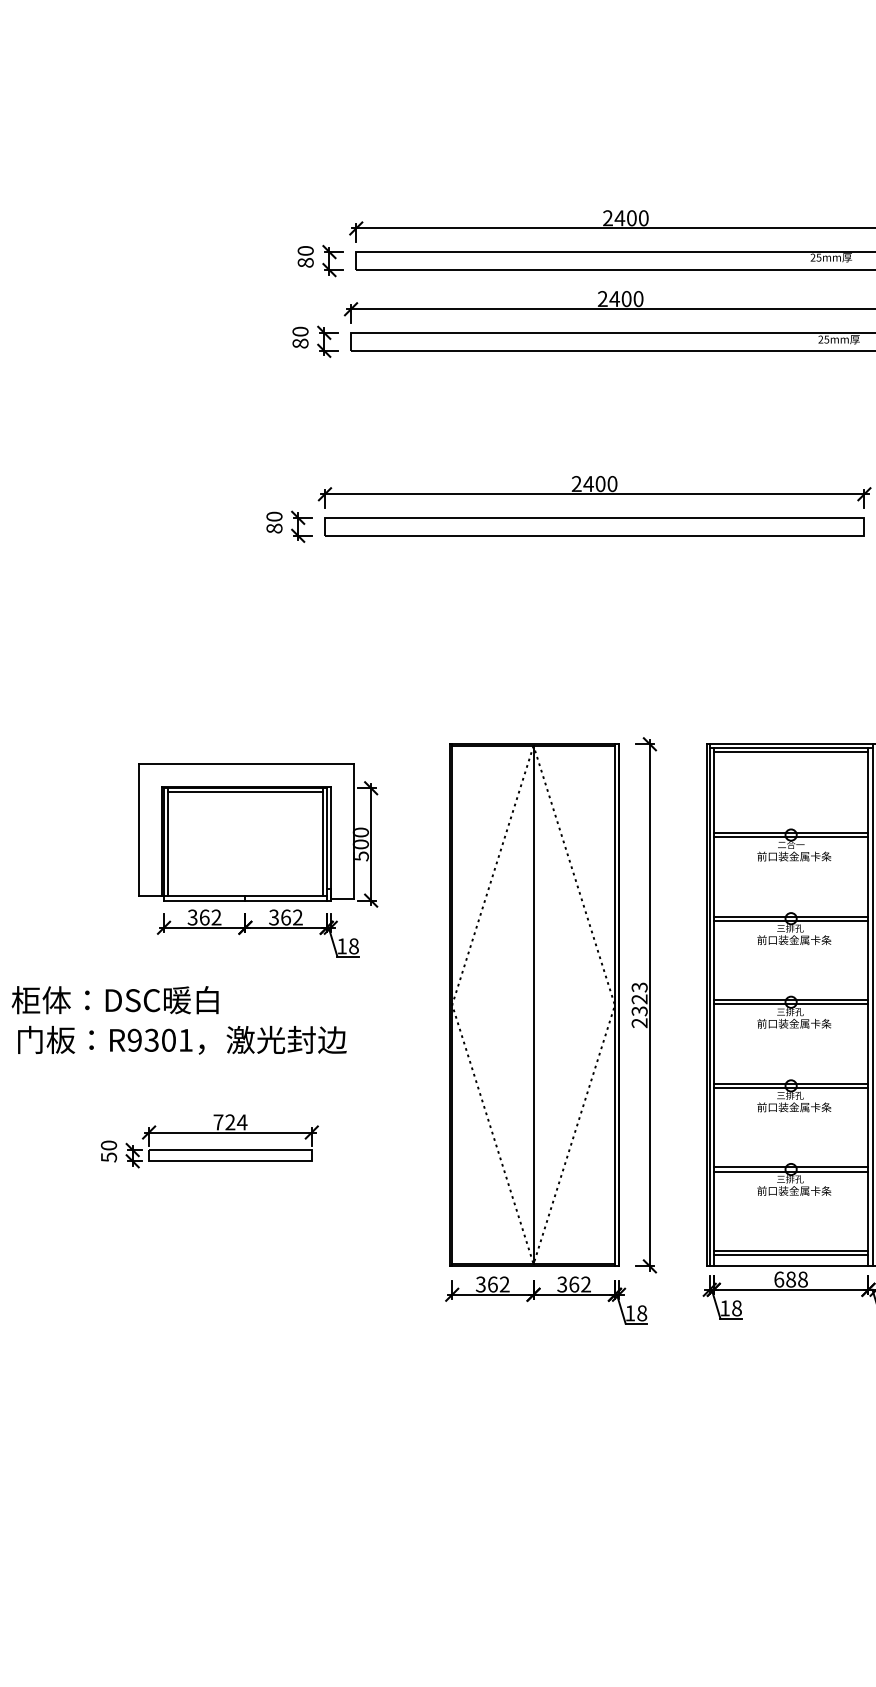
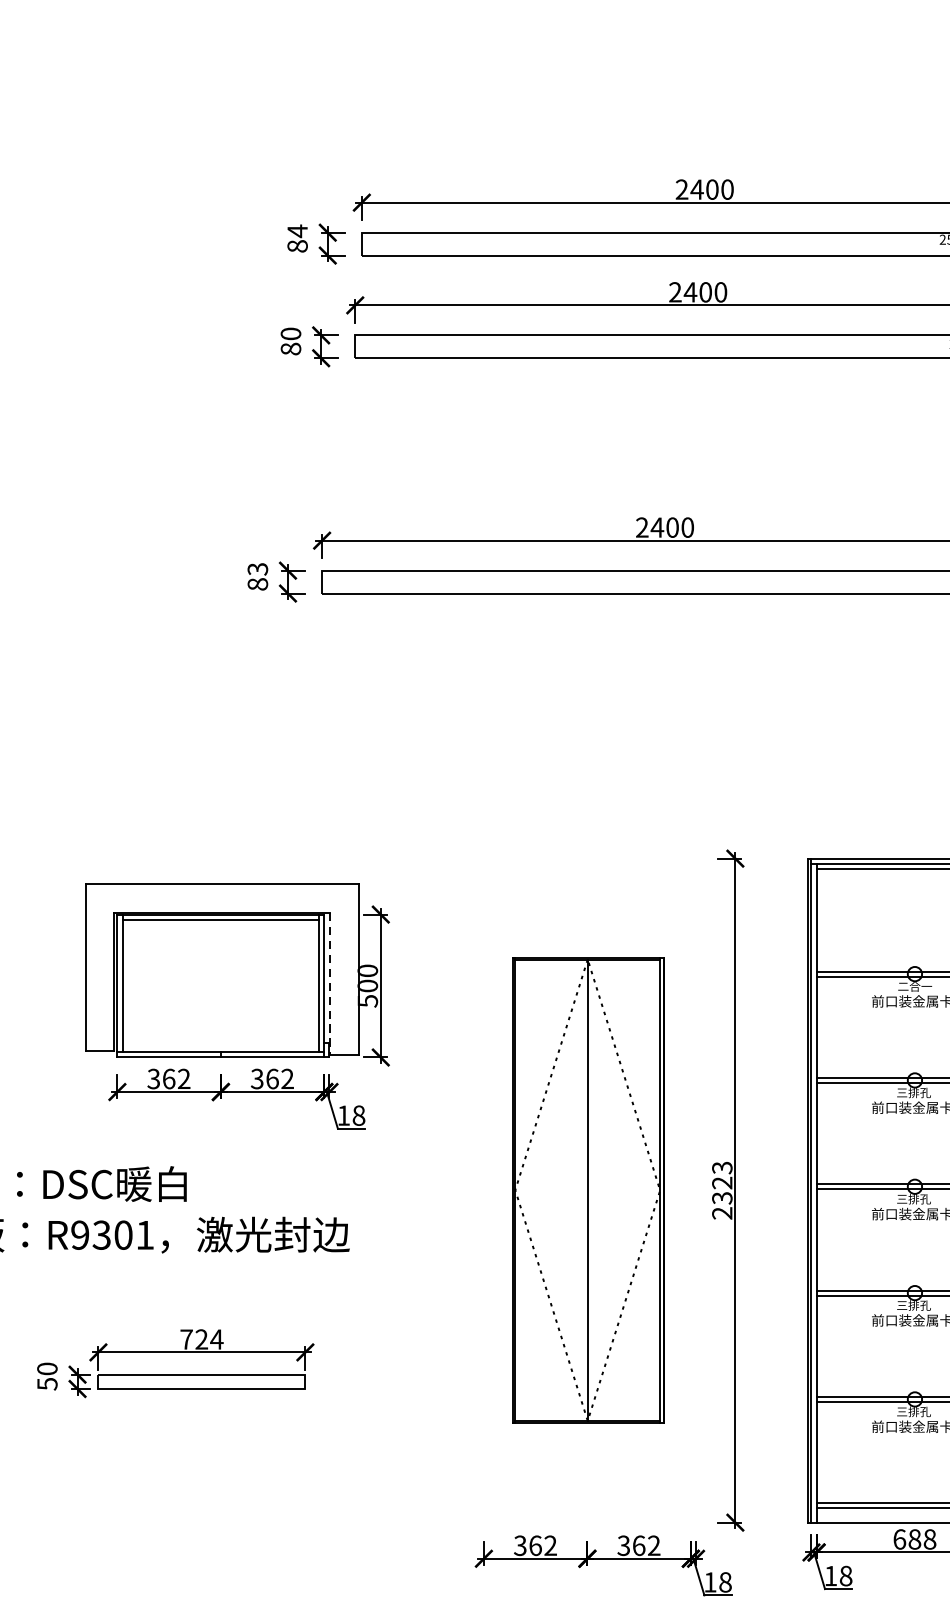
text: (305, 250) -> (297, 230), 80 -> 84
text: (274, 516) -> (257, 568), 80 -> 83
line: (331, 843) -> (330, 984), solid -> dashed
part: (534, 1004) -> (588, 1189), size x0.7

